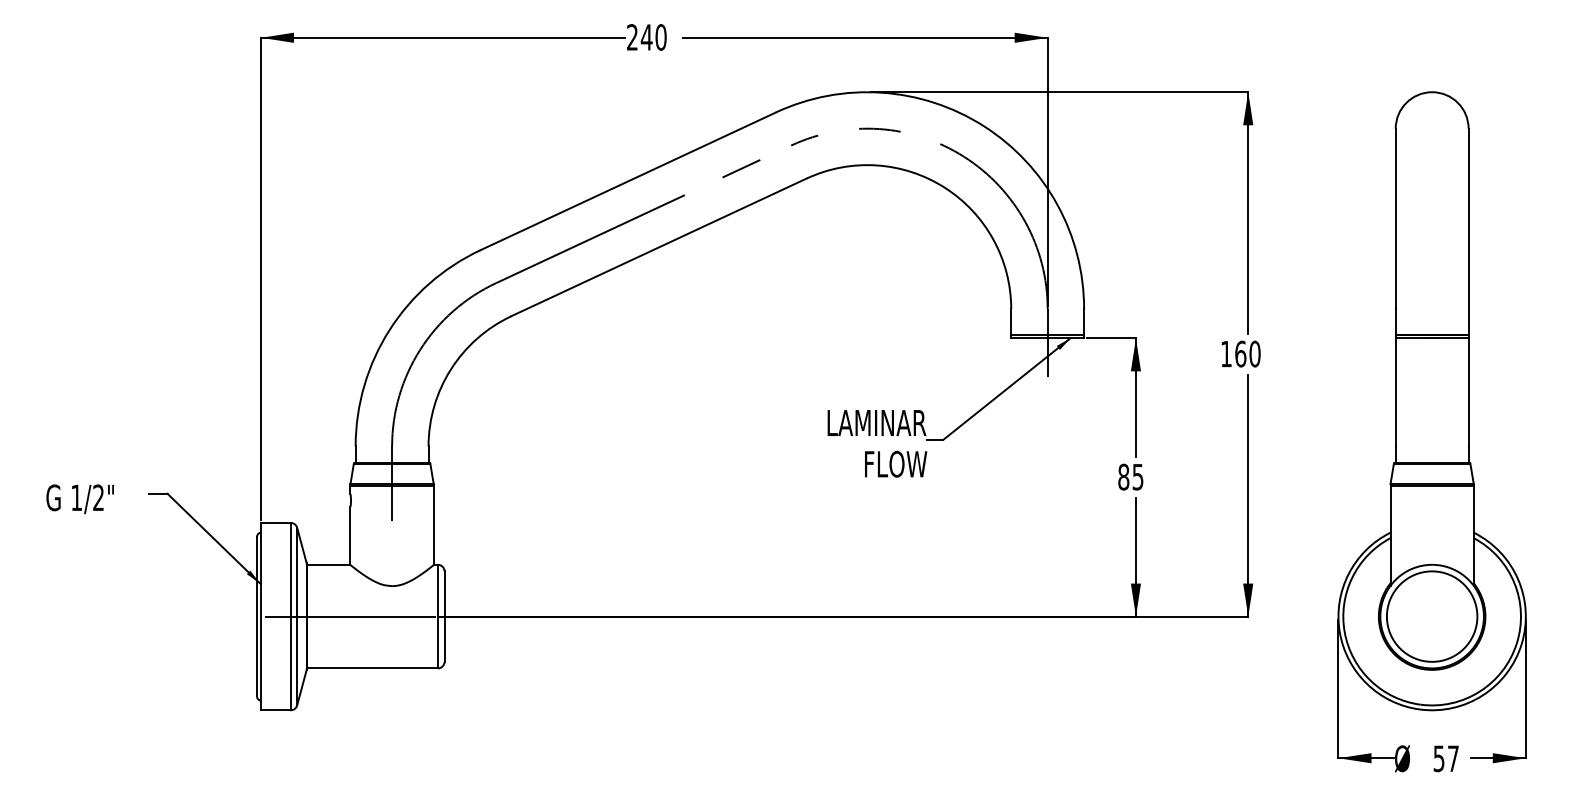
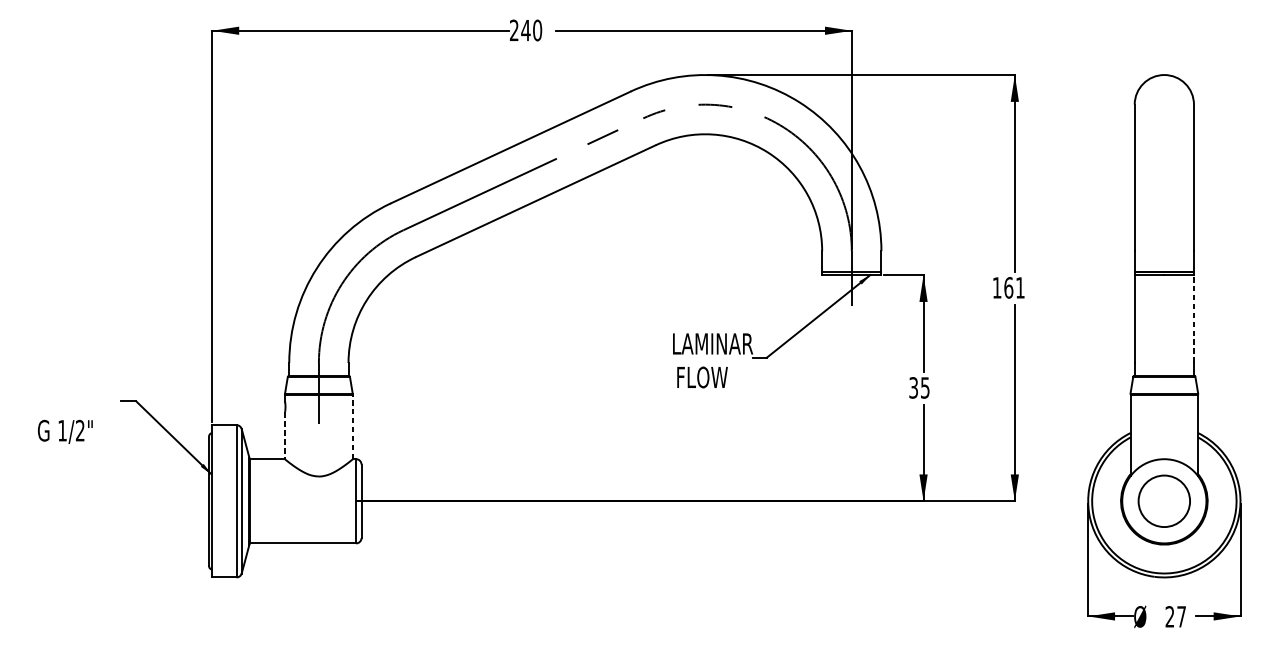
text: (1254, 353) -> (1019, 287), 160 -> 161
line: (1468, 391) -> (1193, 318), solid -> dashed
text: (896, 463) -> (702, 376), moved
text: (1123, 476) -> (913, 387), 85 -> 35
text: (79, 499) -> (64, 432), moved
line: (433, 524) -> (352, 426), solid -> dashed
line: (350, 536) -> (285, 436), solid -> dashed
line: (350, 616) -> (285, 501), removed
circle: (1431, 616) -> (1163, 501), size x0.7
text: (1438, 758) -> (1169, 616), 57 -> 27

